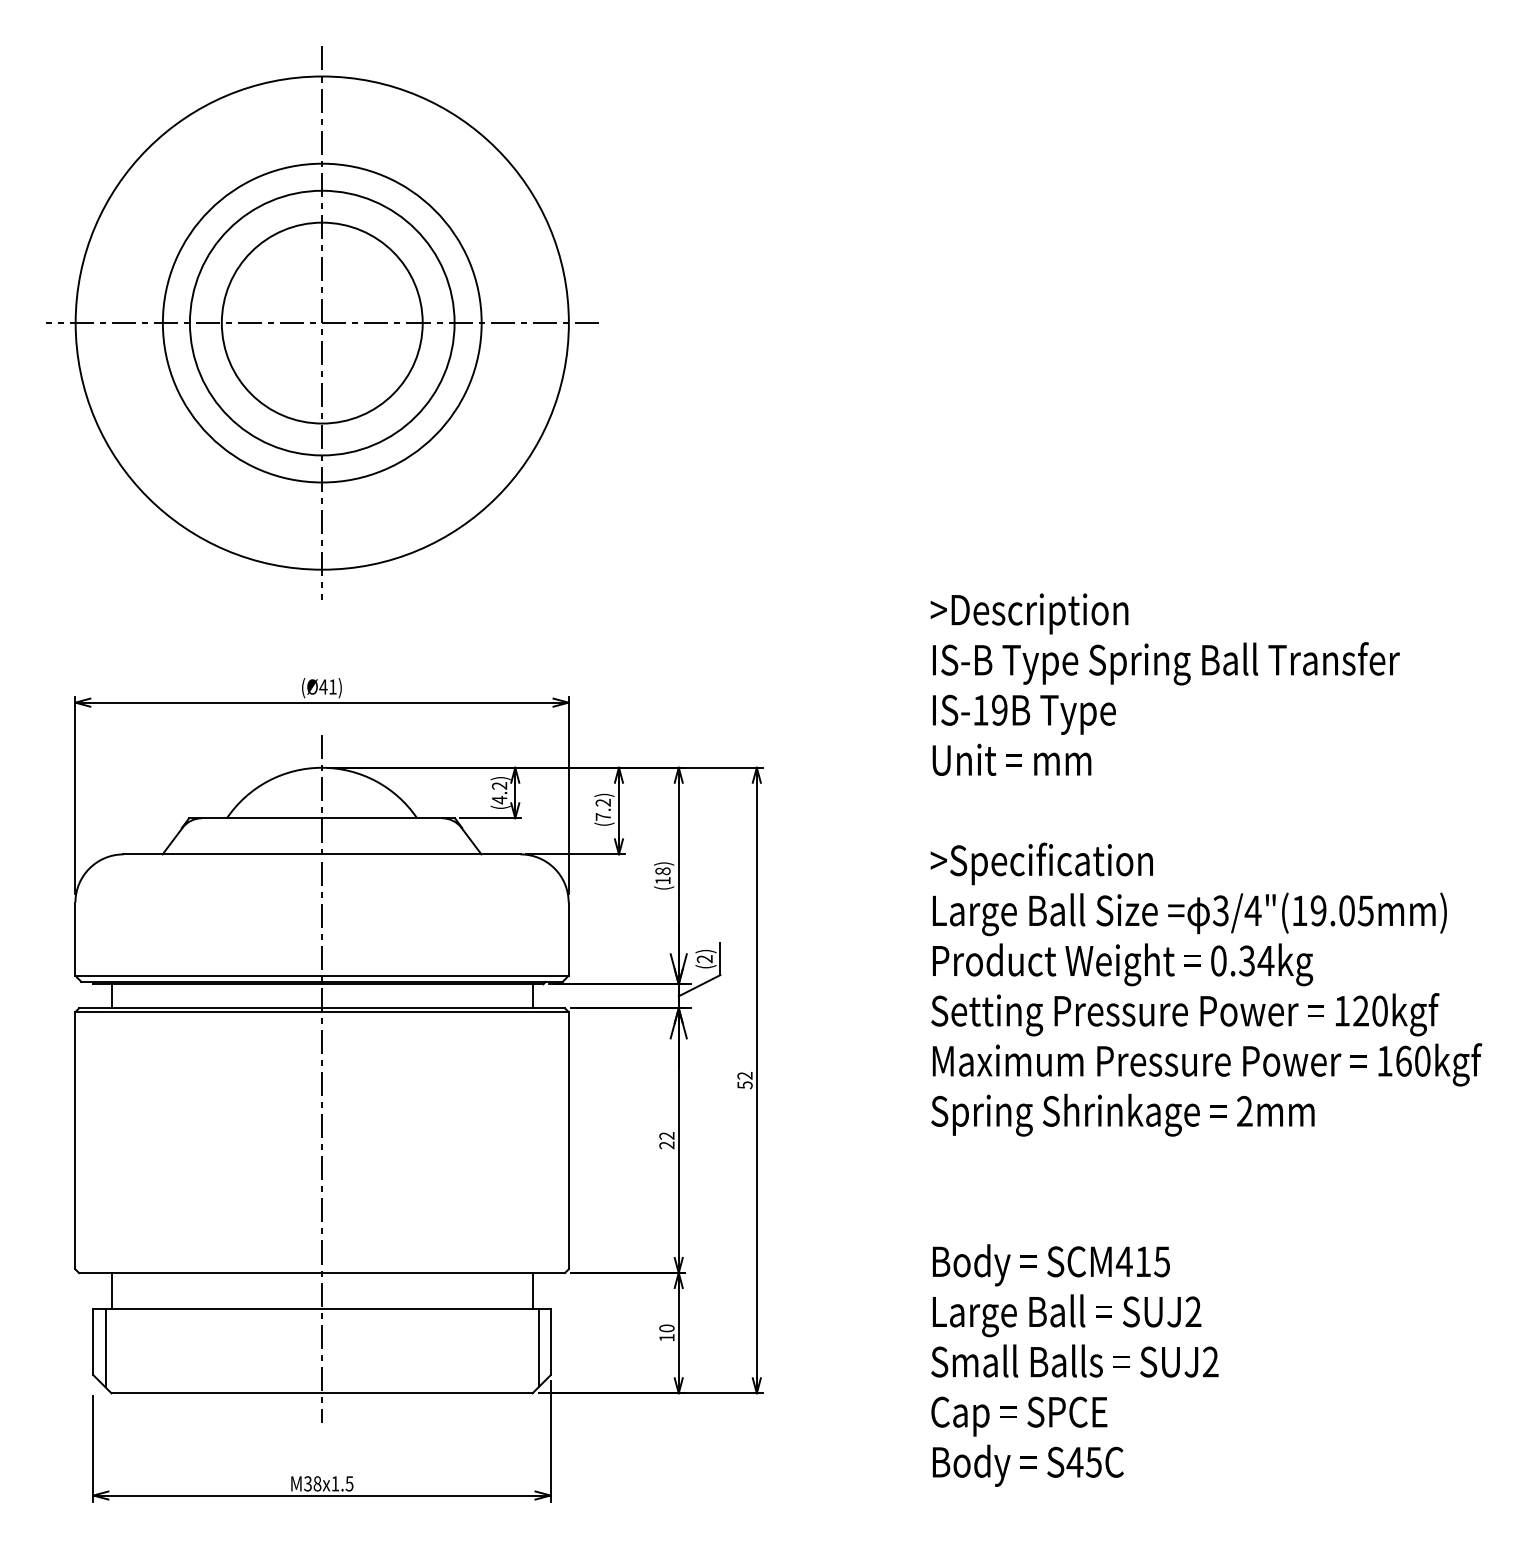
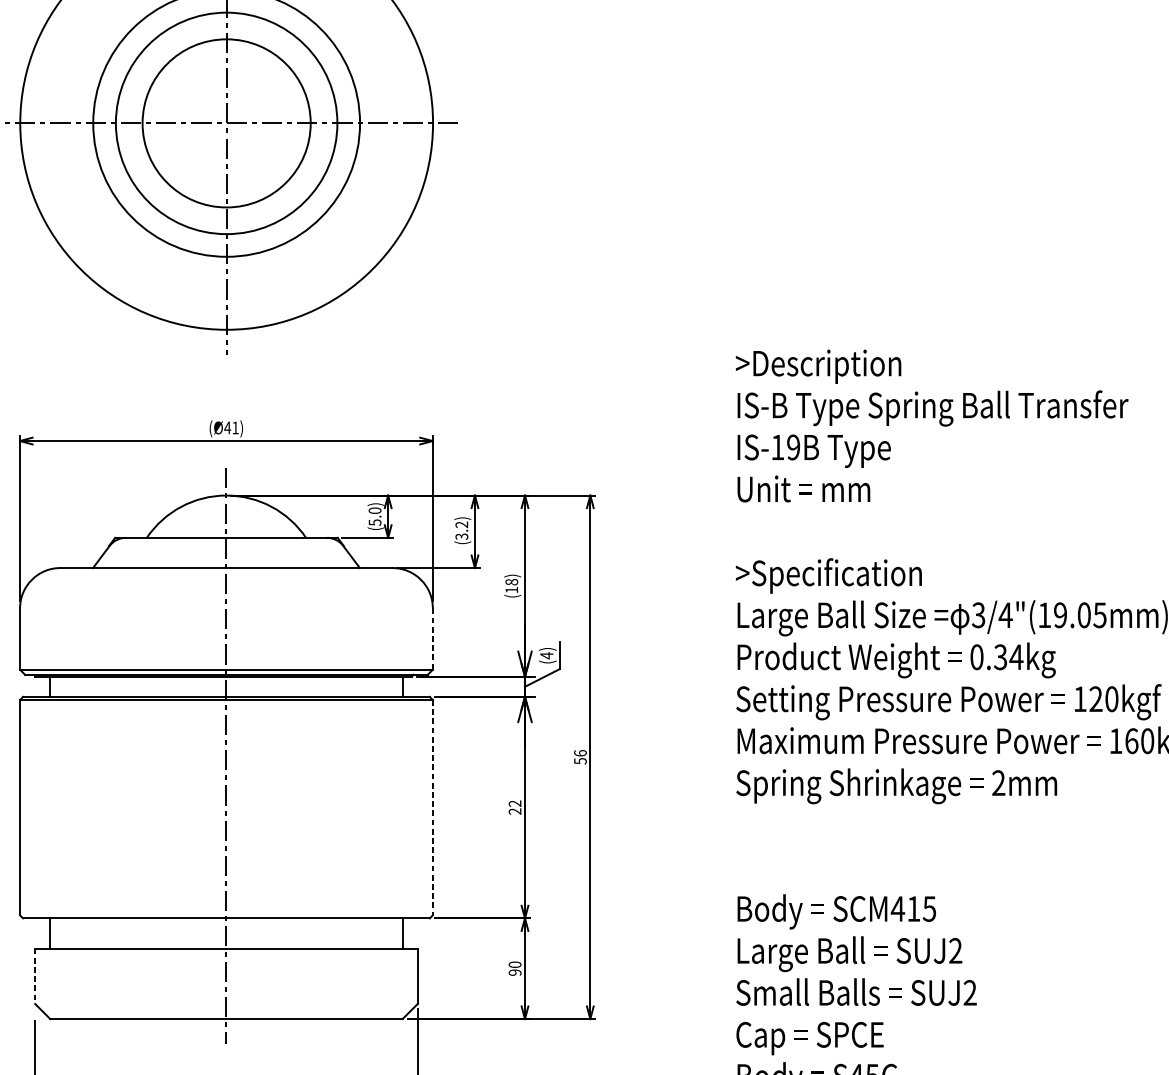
text: (499, 793) -> (374, 517), (4.2) -> (5.0)
text: (603, 816) -> (462, 536), (7.2) -> (3.2)
line: (568, 939) -> (432, 639), solid -> dashed
text: (704, 958) -> (546, 655), (2) -> (4)
text: (744, 1075) -> (580, 753), 52 -> 56
line: (568, 1140) -> (432, 807), solid -> dashed
text: (666, 1337) -> (514, 972), 10 -> 90
line: (93, 1342) -> (35, 976), solid -> dashed
line: (105, 1348) -> (45, 981), removed
line: (538, 1348) -> (407, 981), removed

